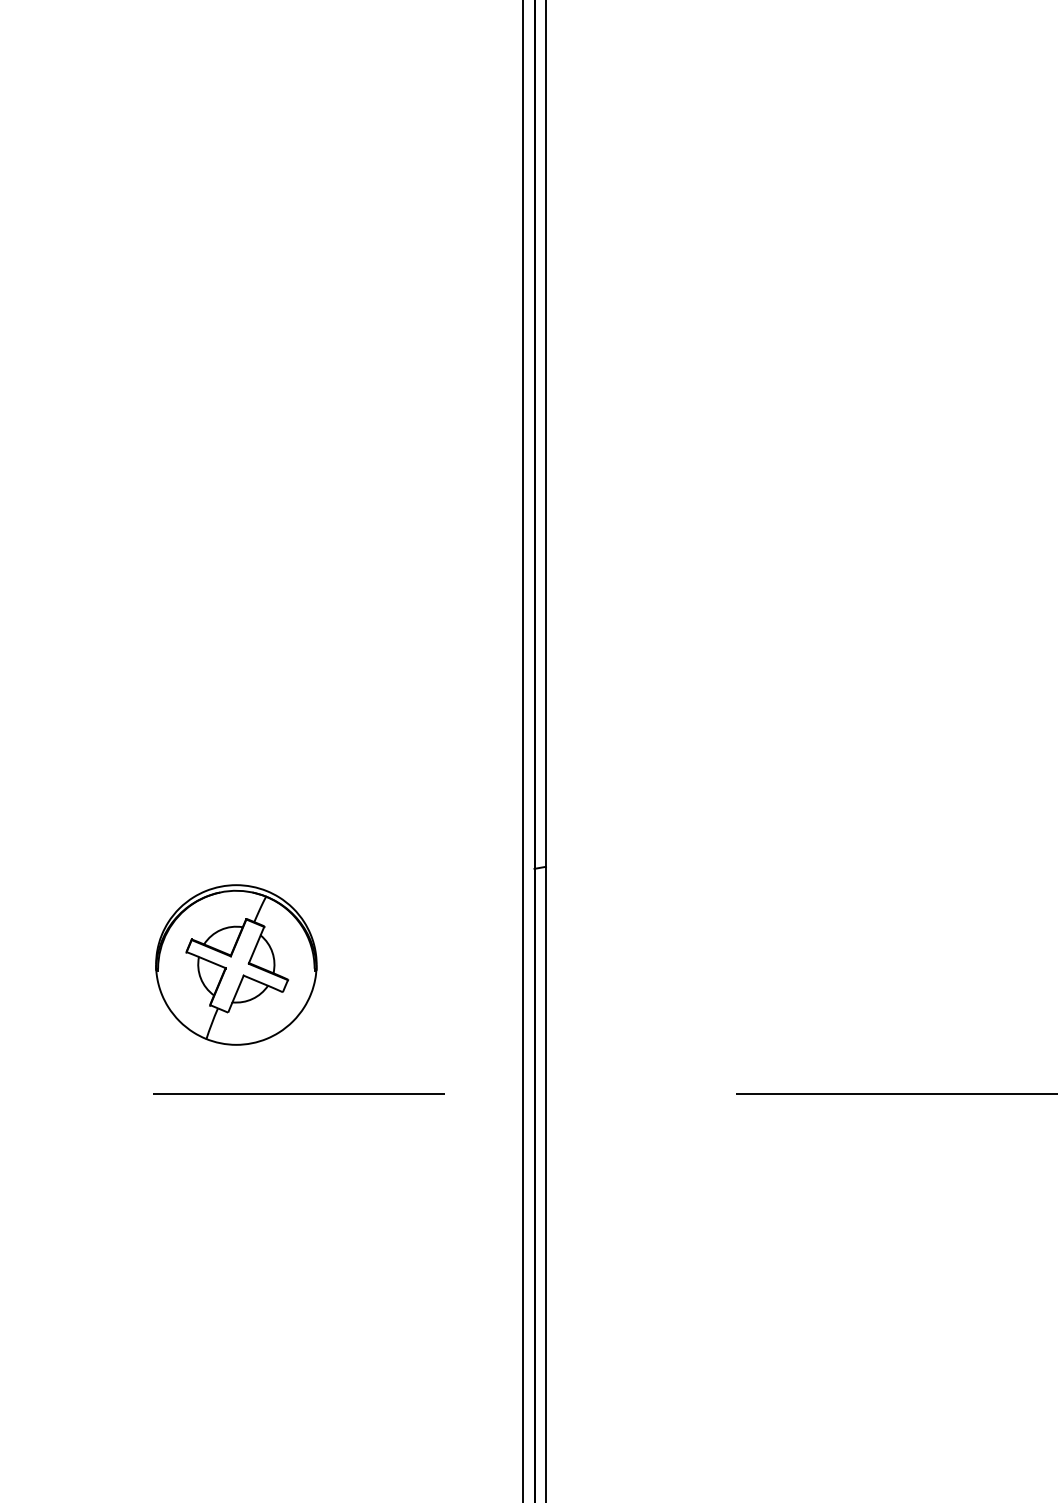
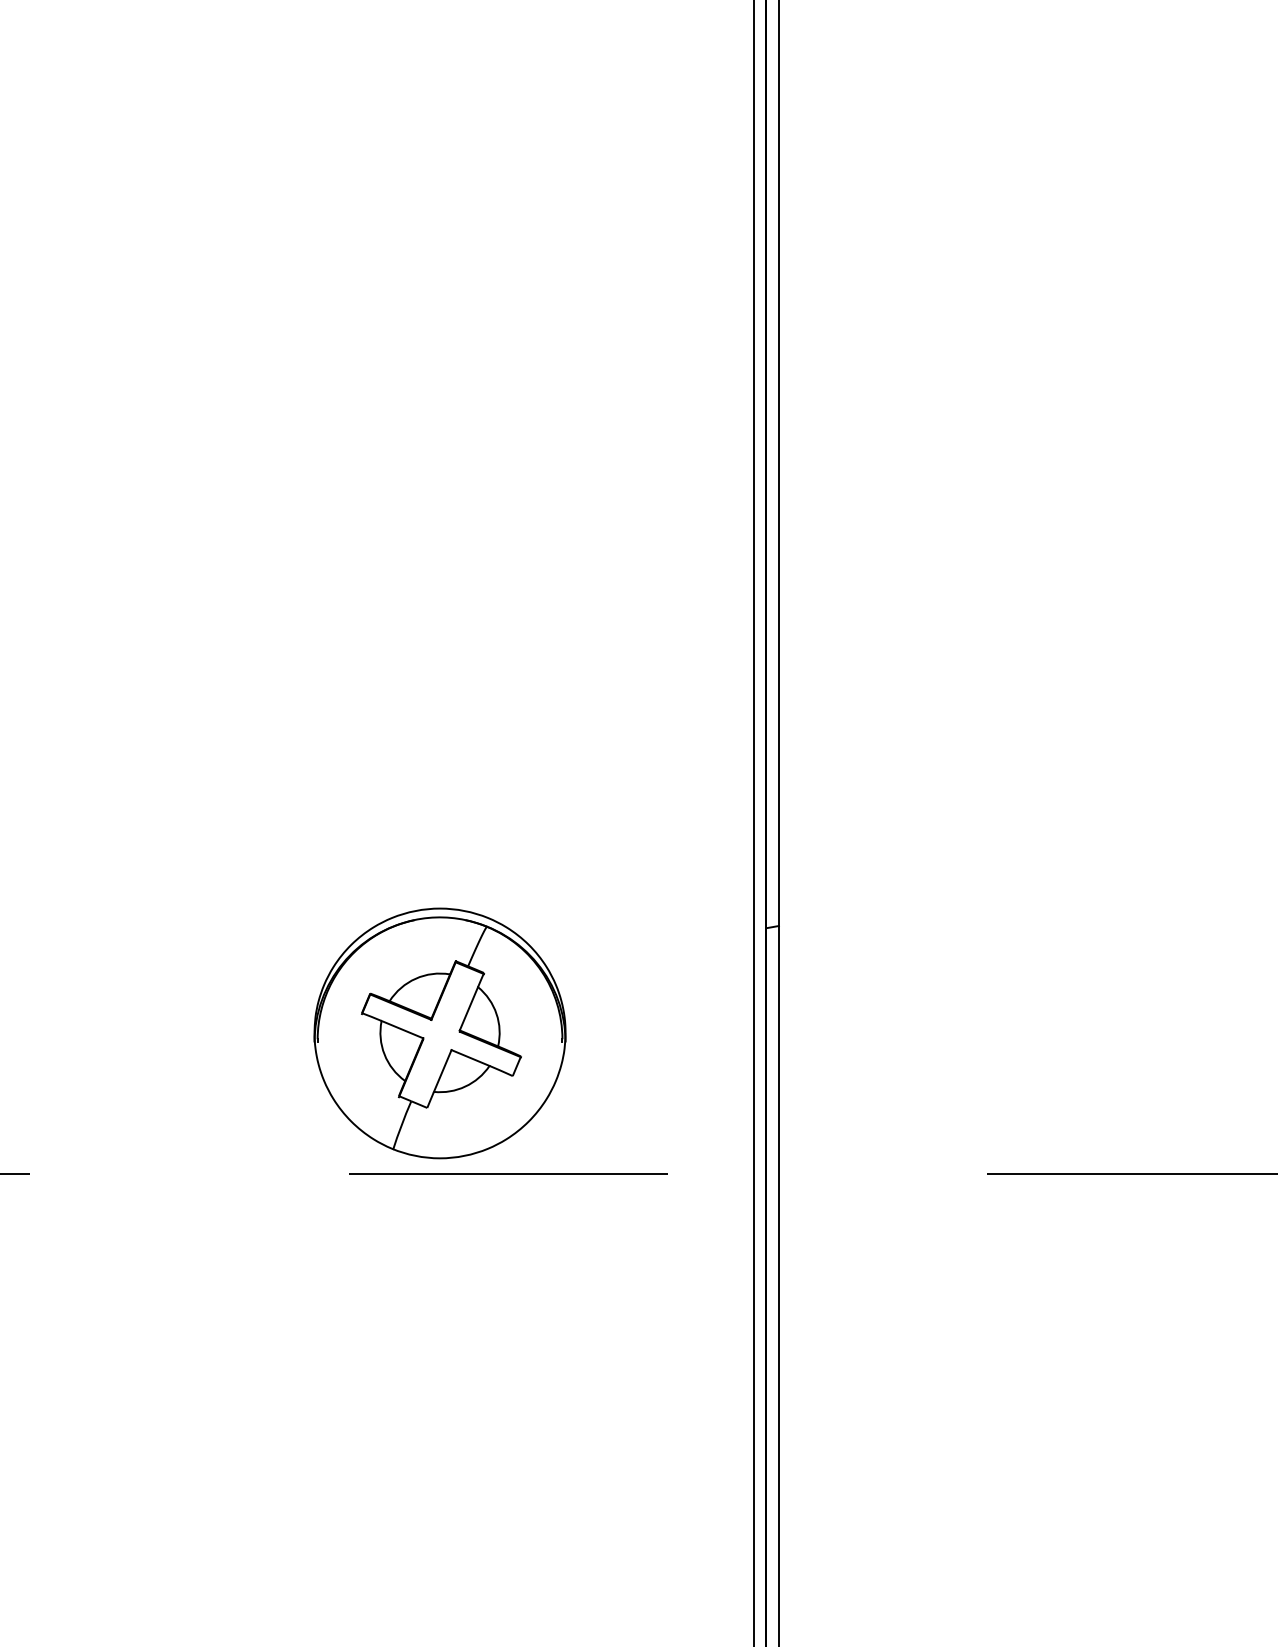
part: (235, 965) -> (439, 1033), size x1.43

